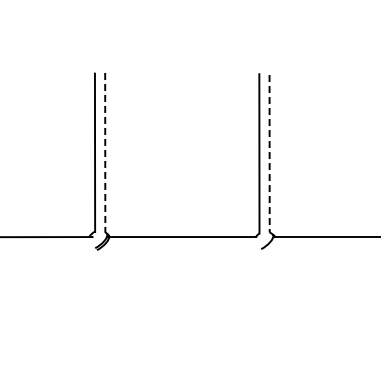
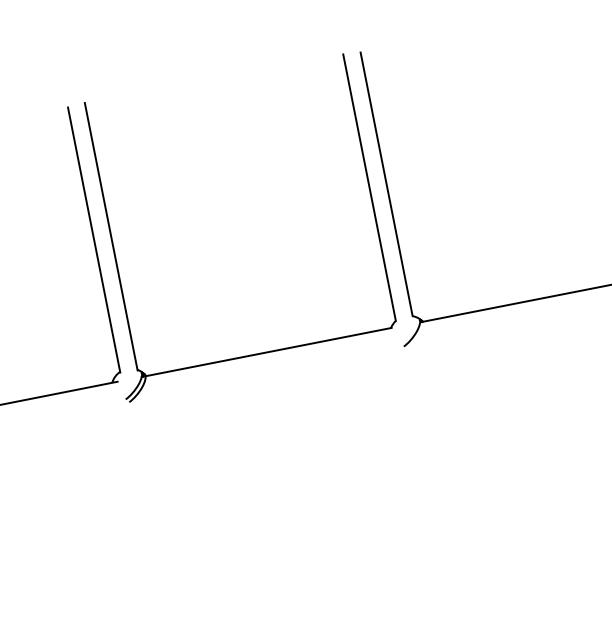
line: (105, 152) -> (111, 235), dashed -> solid
line: (269, 153) -> (386, 183), dashed -> solid

